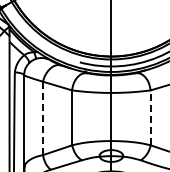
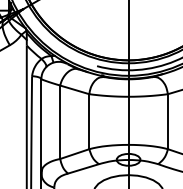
line: (150, 117) -> (167, 121), dashed -> solid
line: (43, 118) -> (60, 122), dashed -> solid

